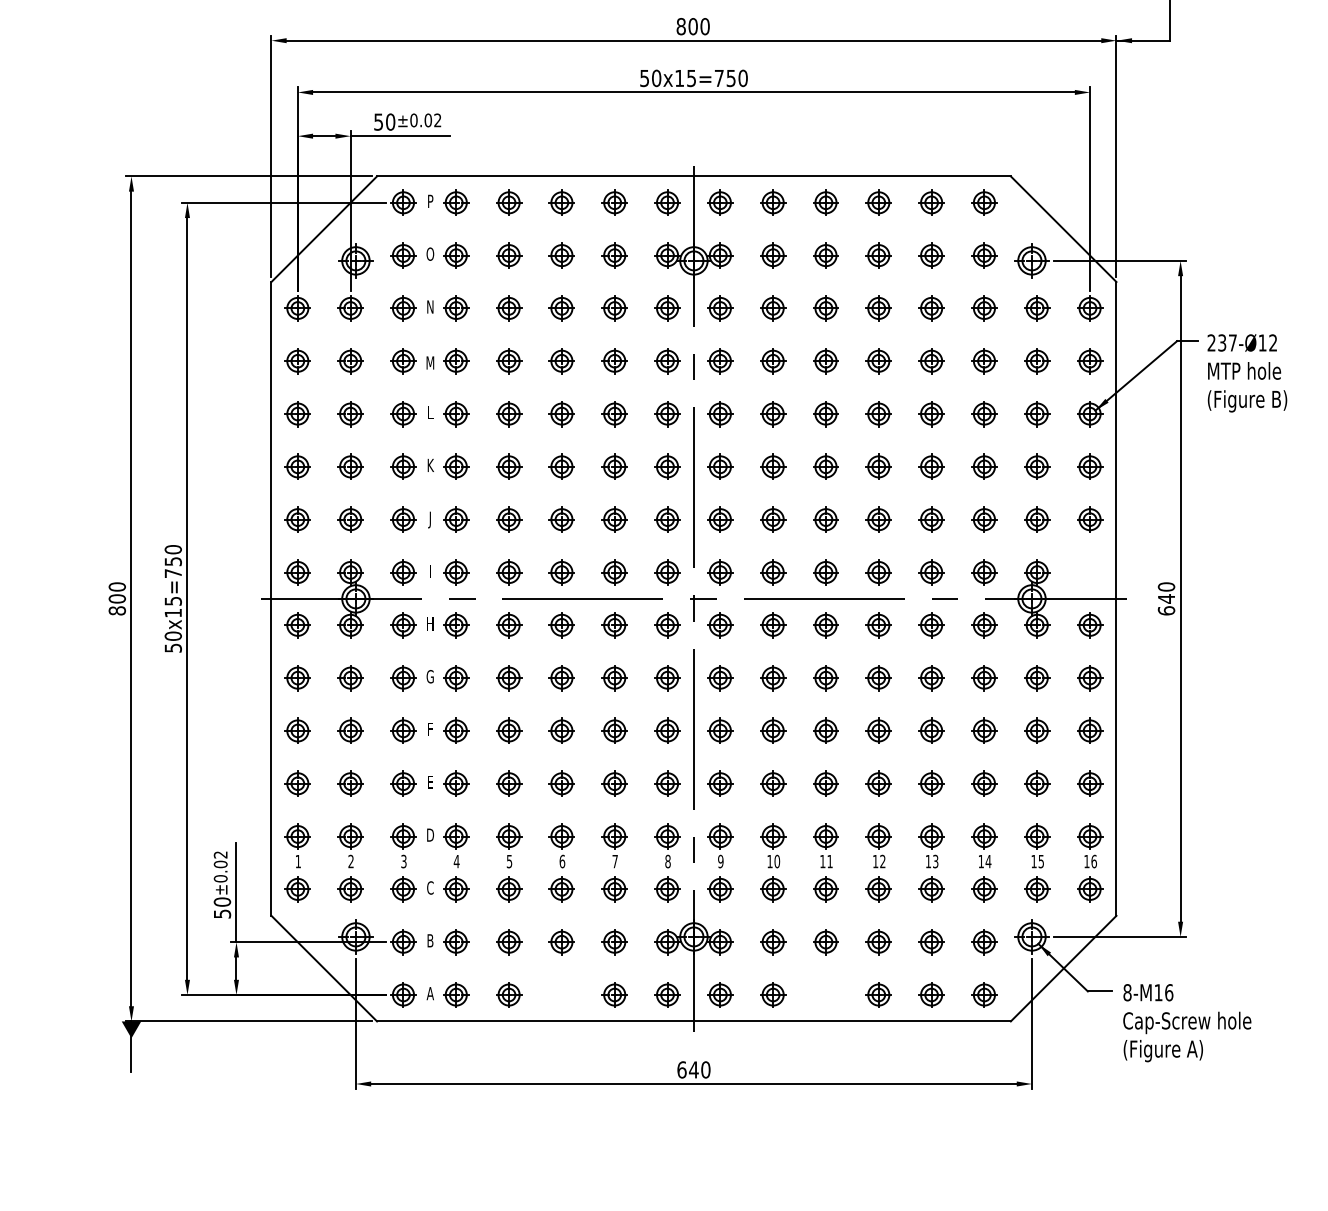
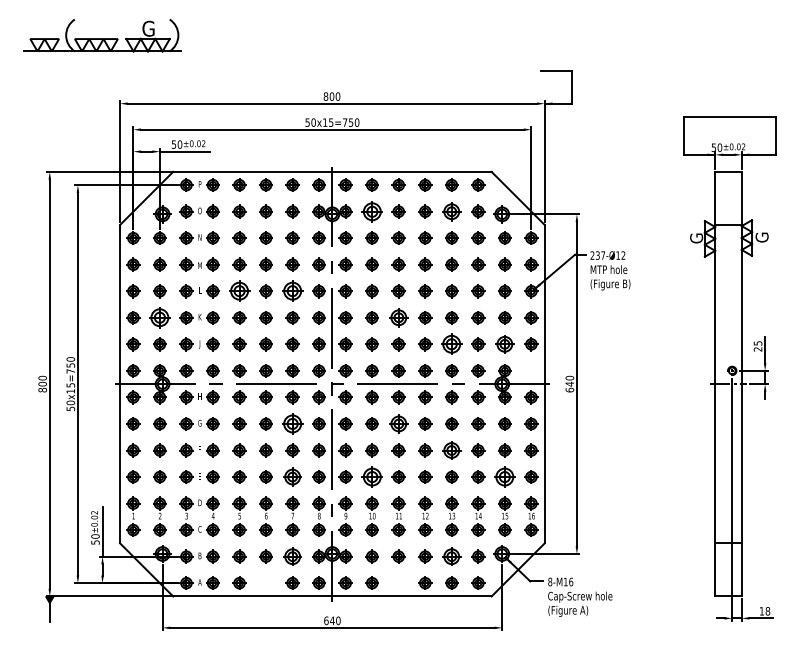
part: (771, 255) -> (371, 211), size x1.6
part: (930, 255) -> (451, 211), size x1.4
part: (509, 414) -> (239, 291), size x1.6
part: (614, 414) -> (292, 291), size x1.6
part: (349, 466) -> (159, 317), size x1.6
part: (825, 466) -> (398, 317), size x1.4
part: (930, 519) -> (451, 344), size x1.6
part: (1036, 519) -> (504, 344), size x1.4
part: (614, 677) -> (292, 423), size x1.6
part: (825, 677) -> (398, 423), size x1.4
part: (930, 730) -> (451, 450), size x1.4
part: (614, 782) -> (292, 476), size x1.4
part: (771, 782) -> (371, 476), size x1.6
part: (1036, 782) -> (504, 476), size x1.6
part: (614, 941) -> (292, 556), size x1.4
part: (930, 941) -> (451, 556), size x1.4

